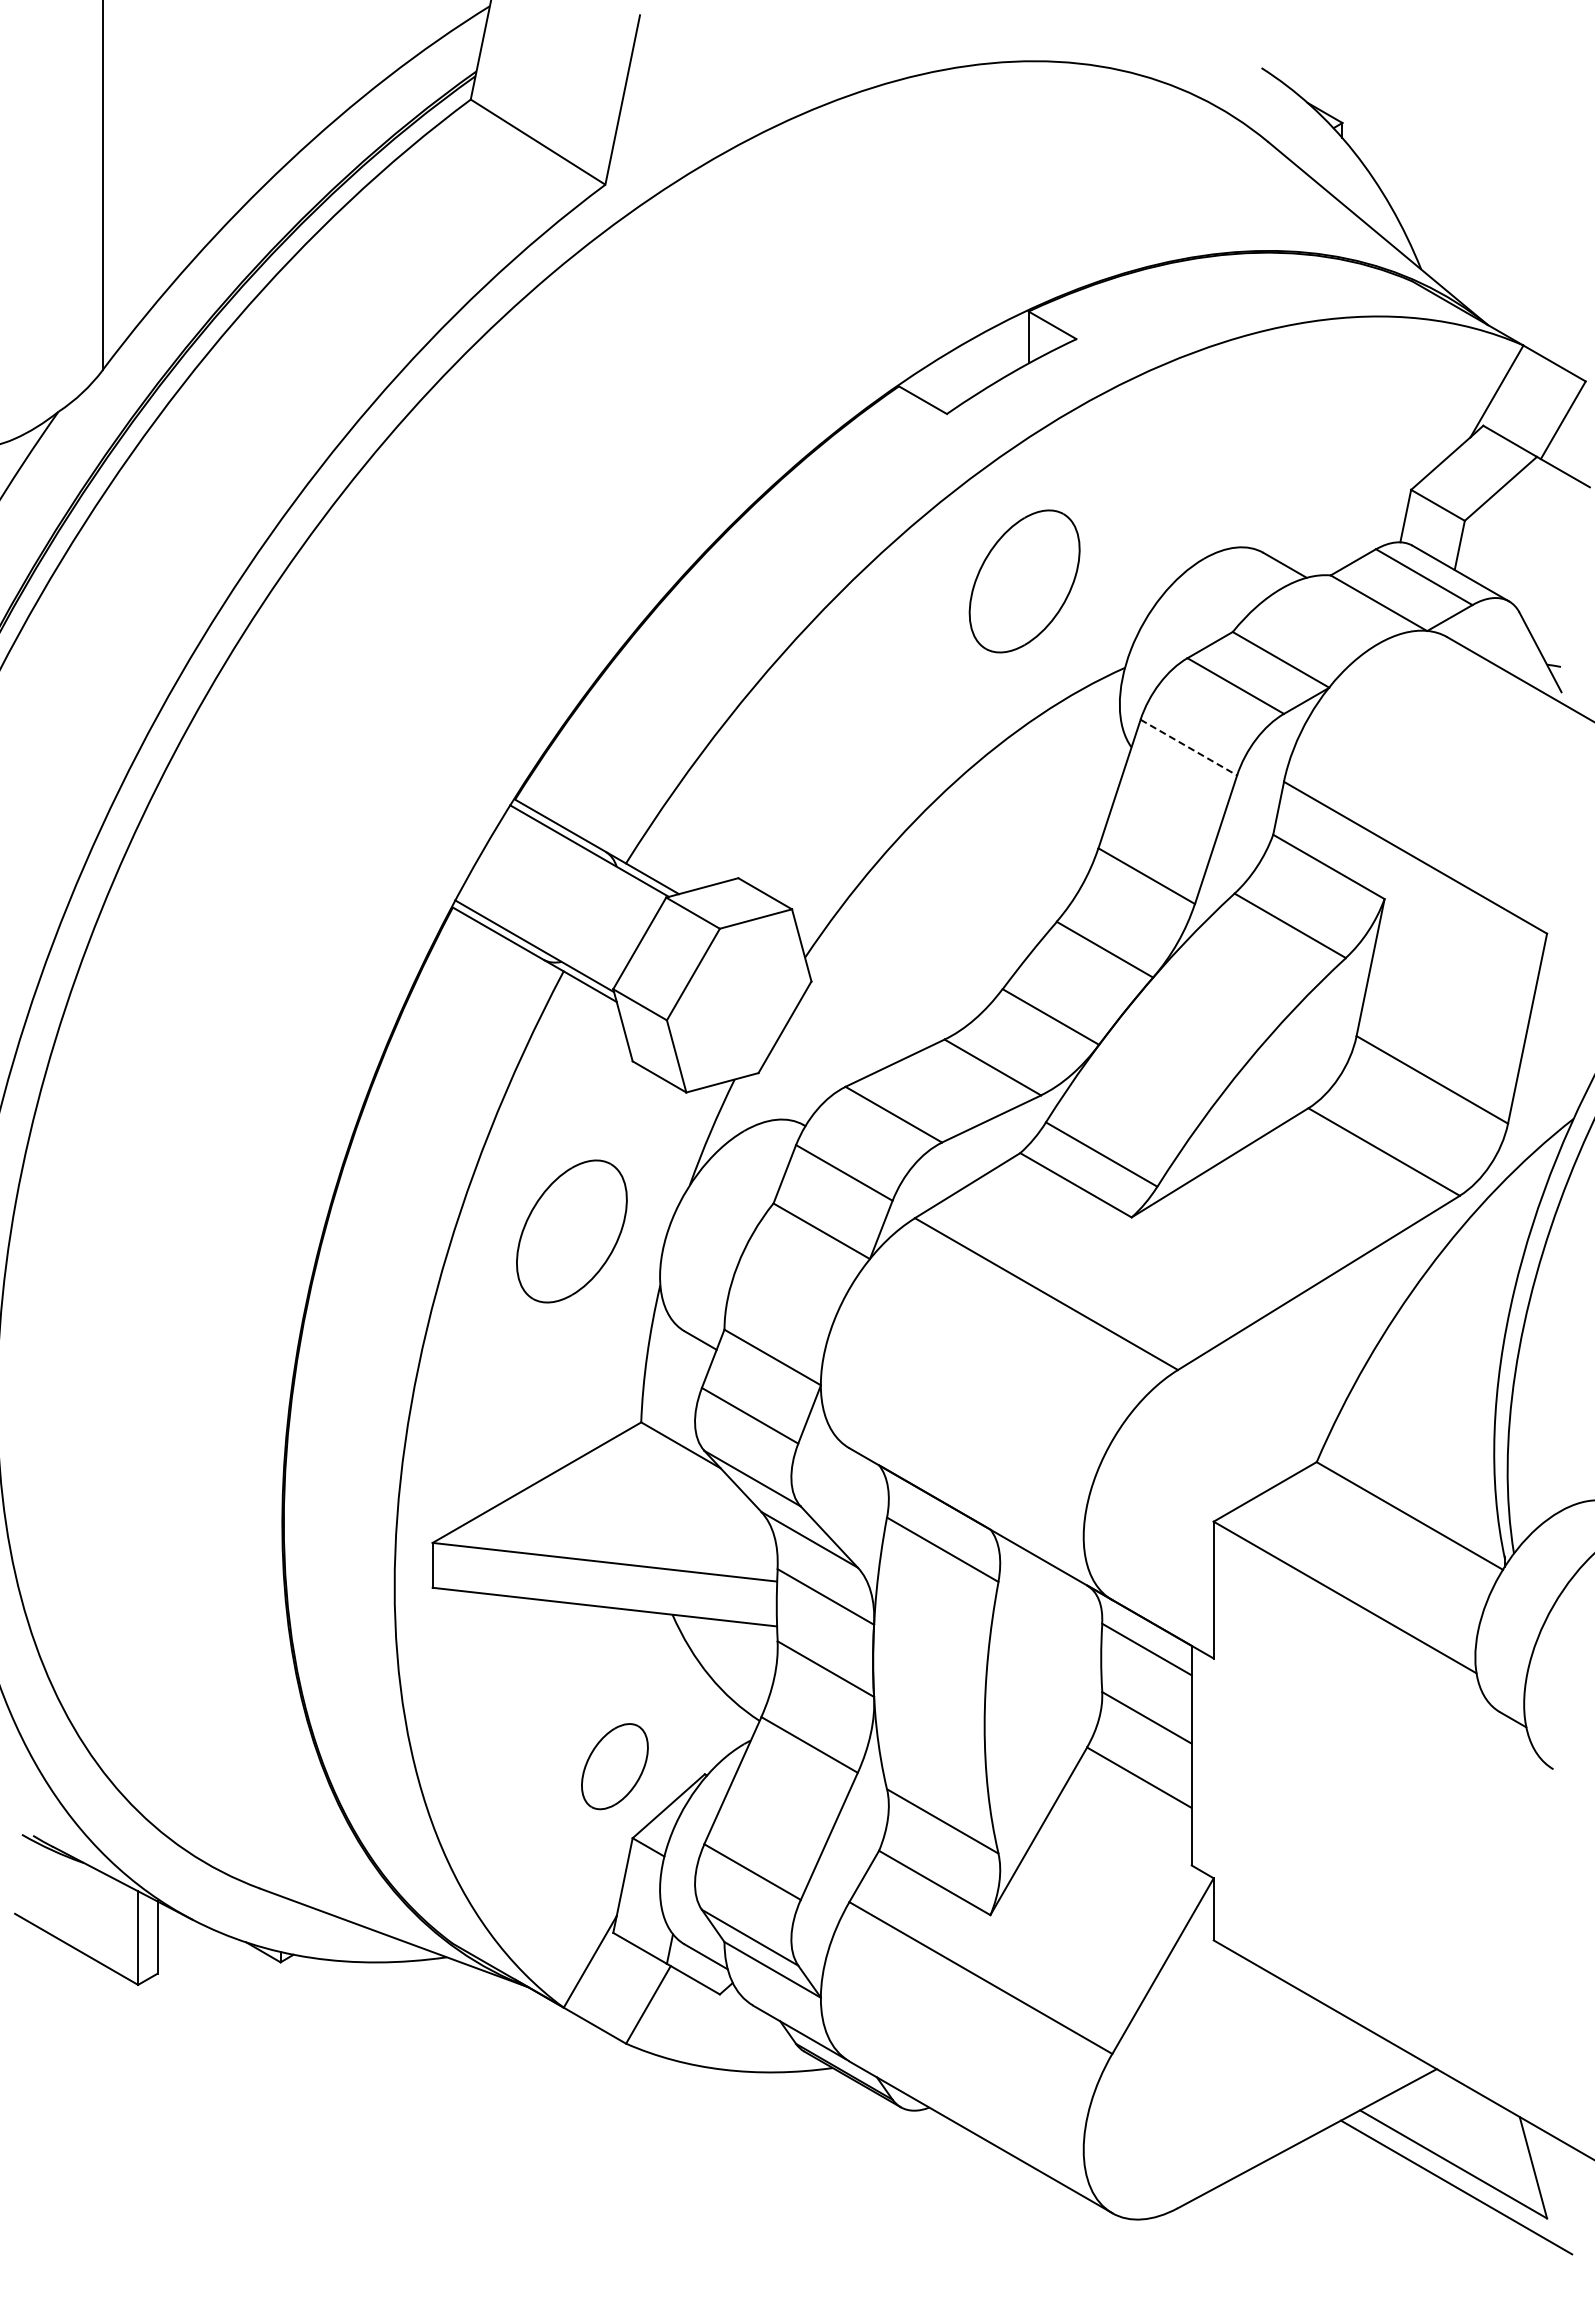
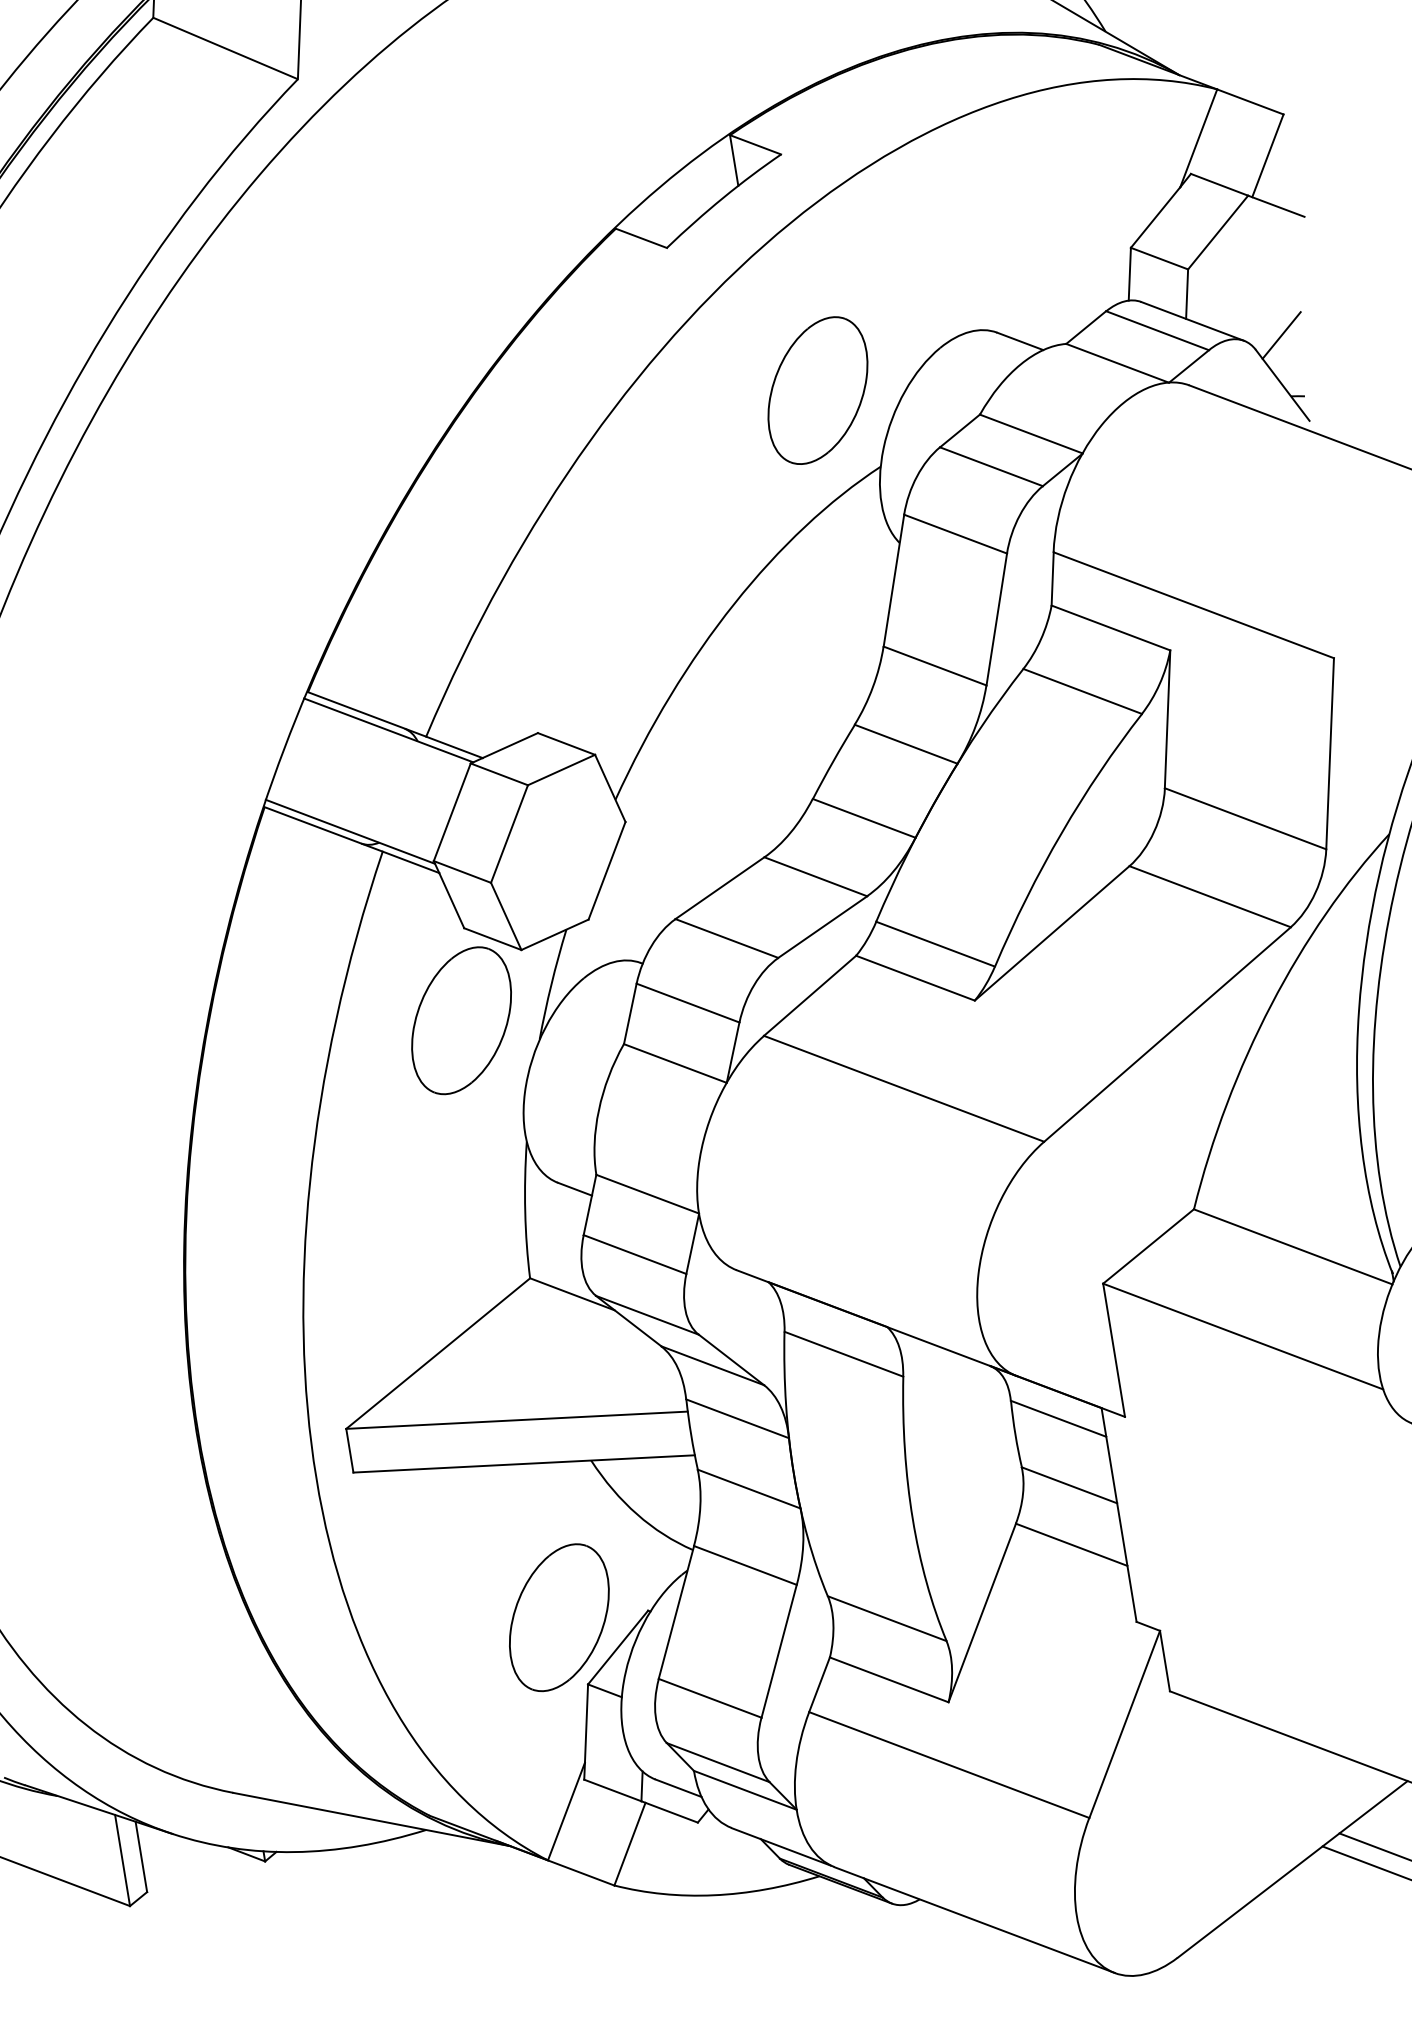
part: (1024, 581) -> (817, 390), moved
line: (1547, 602) -> (1281, 335), added
line: (1188, 747) -> (955, 534), dashed -> solid
part: (571, 1231) -> (461, 1020), moved
part: (614, 1766) -> (558, 1617), size x1.67

